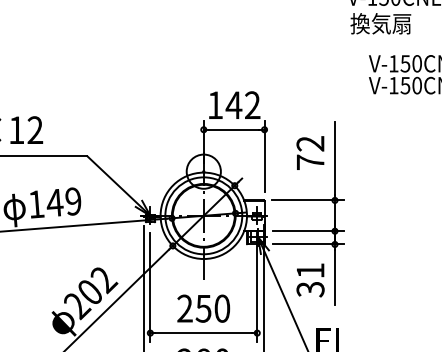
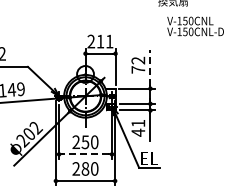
text: (234, 105) -> (100, 41), 142 -> 211
line: (335, 157) -> (150, 67), solid -> dashed
text: (310, 288) -> (138, 132), 31 -> 41
line: (203, 333) -> (85, 154), solid -> dashed

